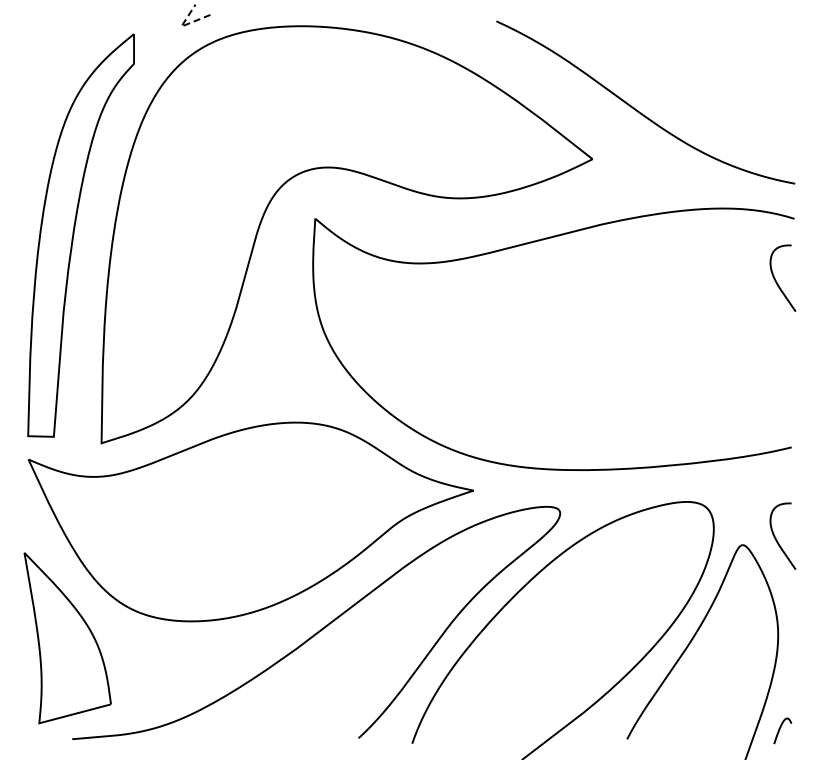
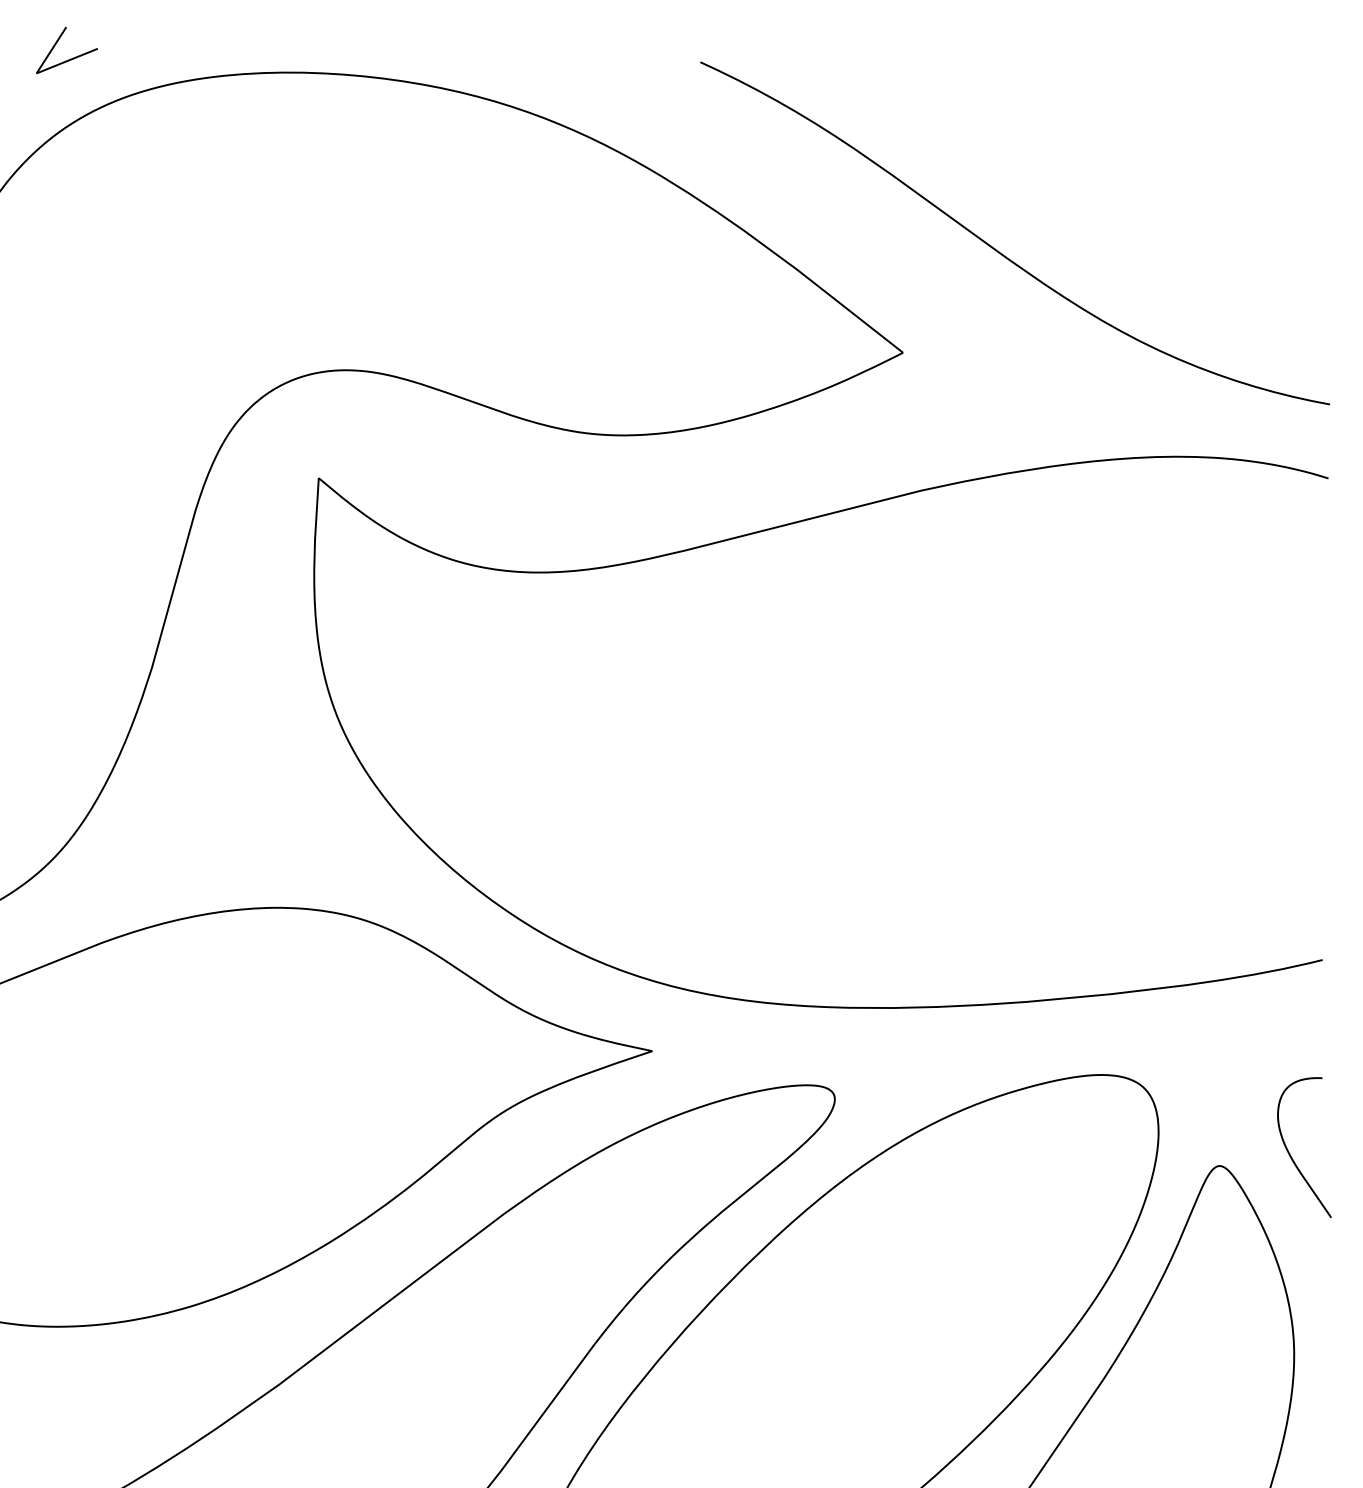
line: (183, 25) -> (41, 71), dashed -> solid
curve: (776, 280) -> (1290, 608), removed

